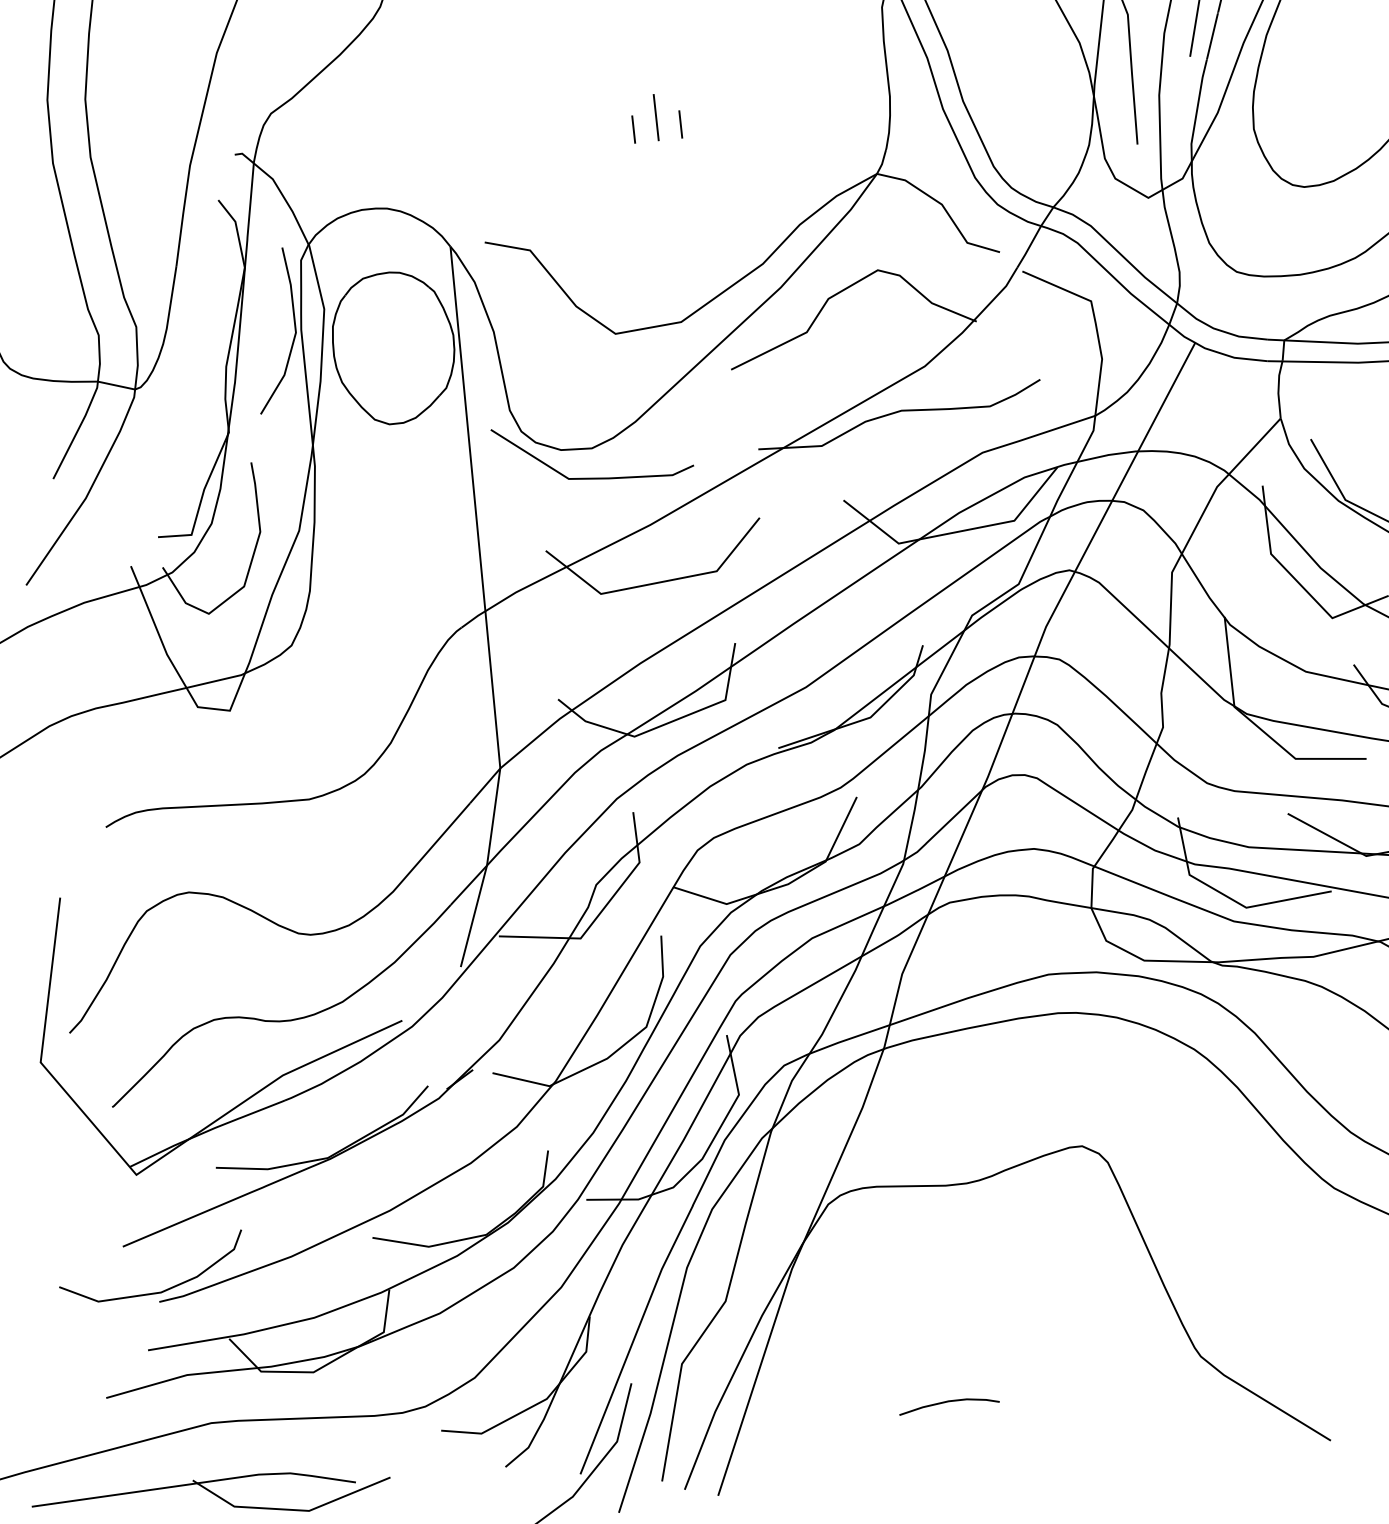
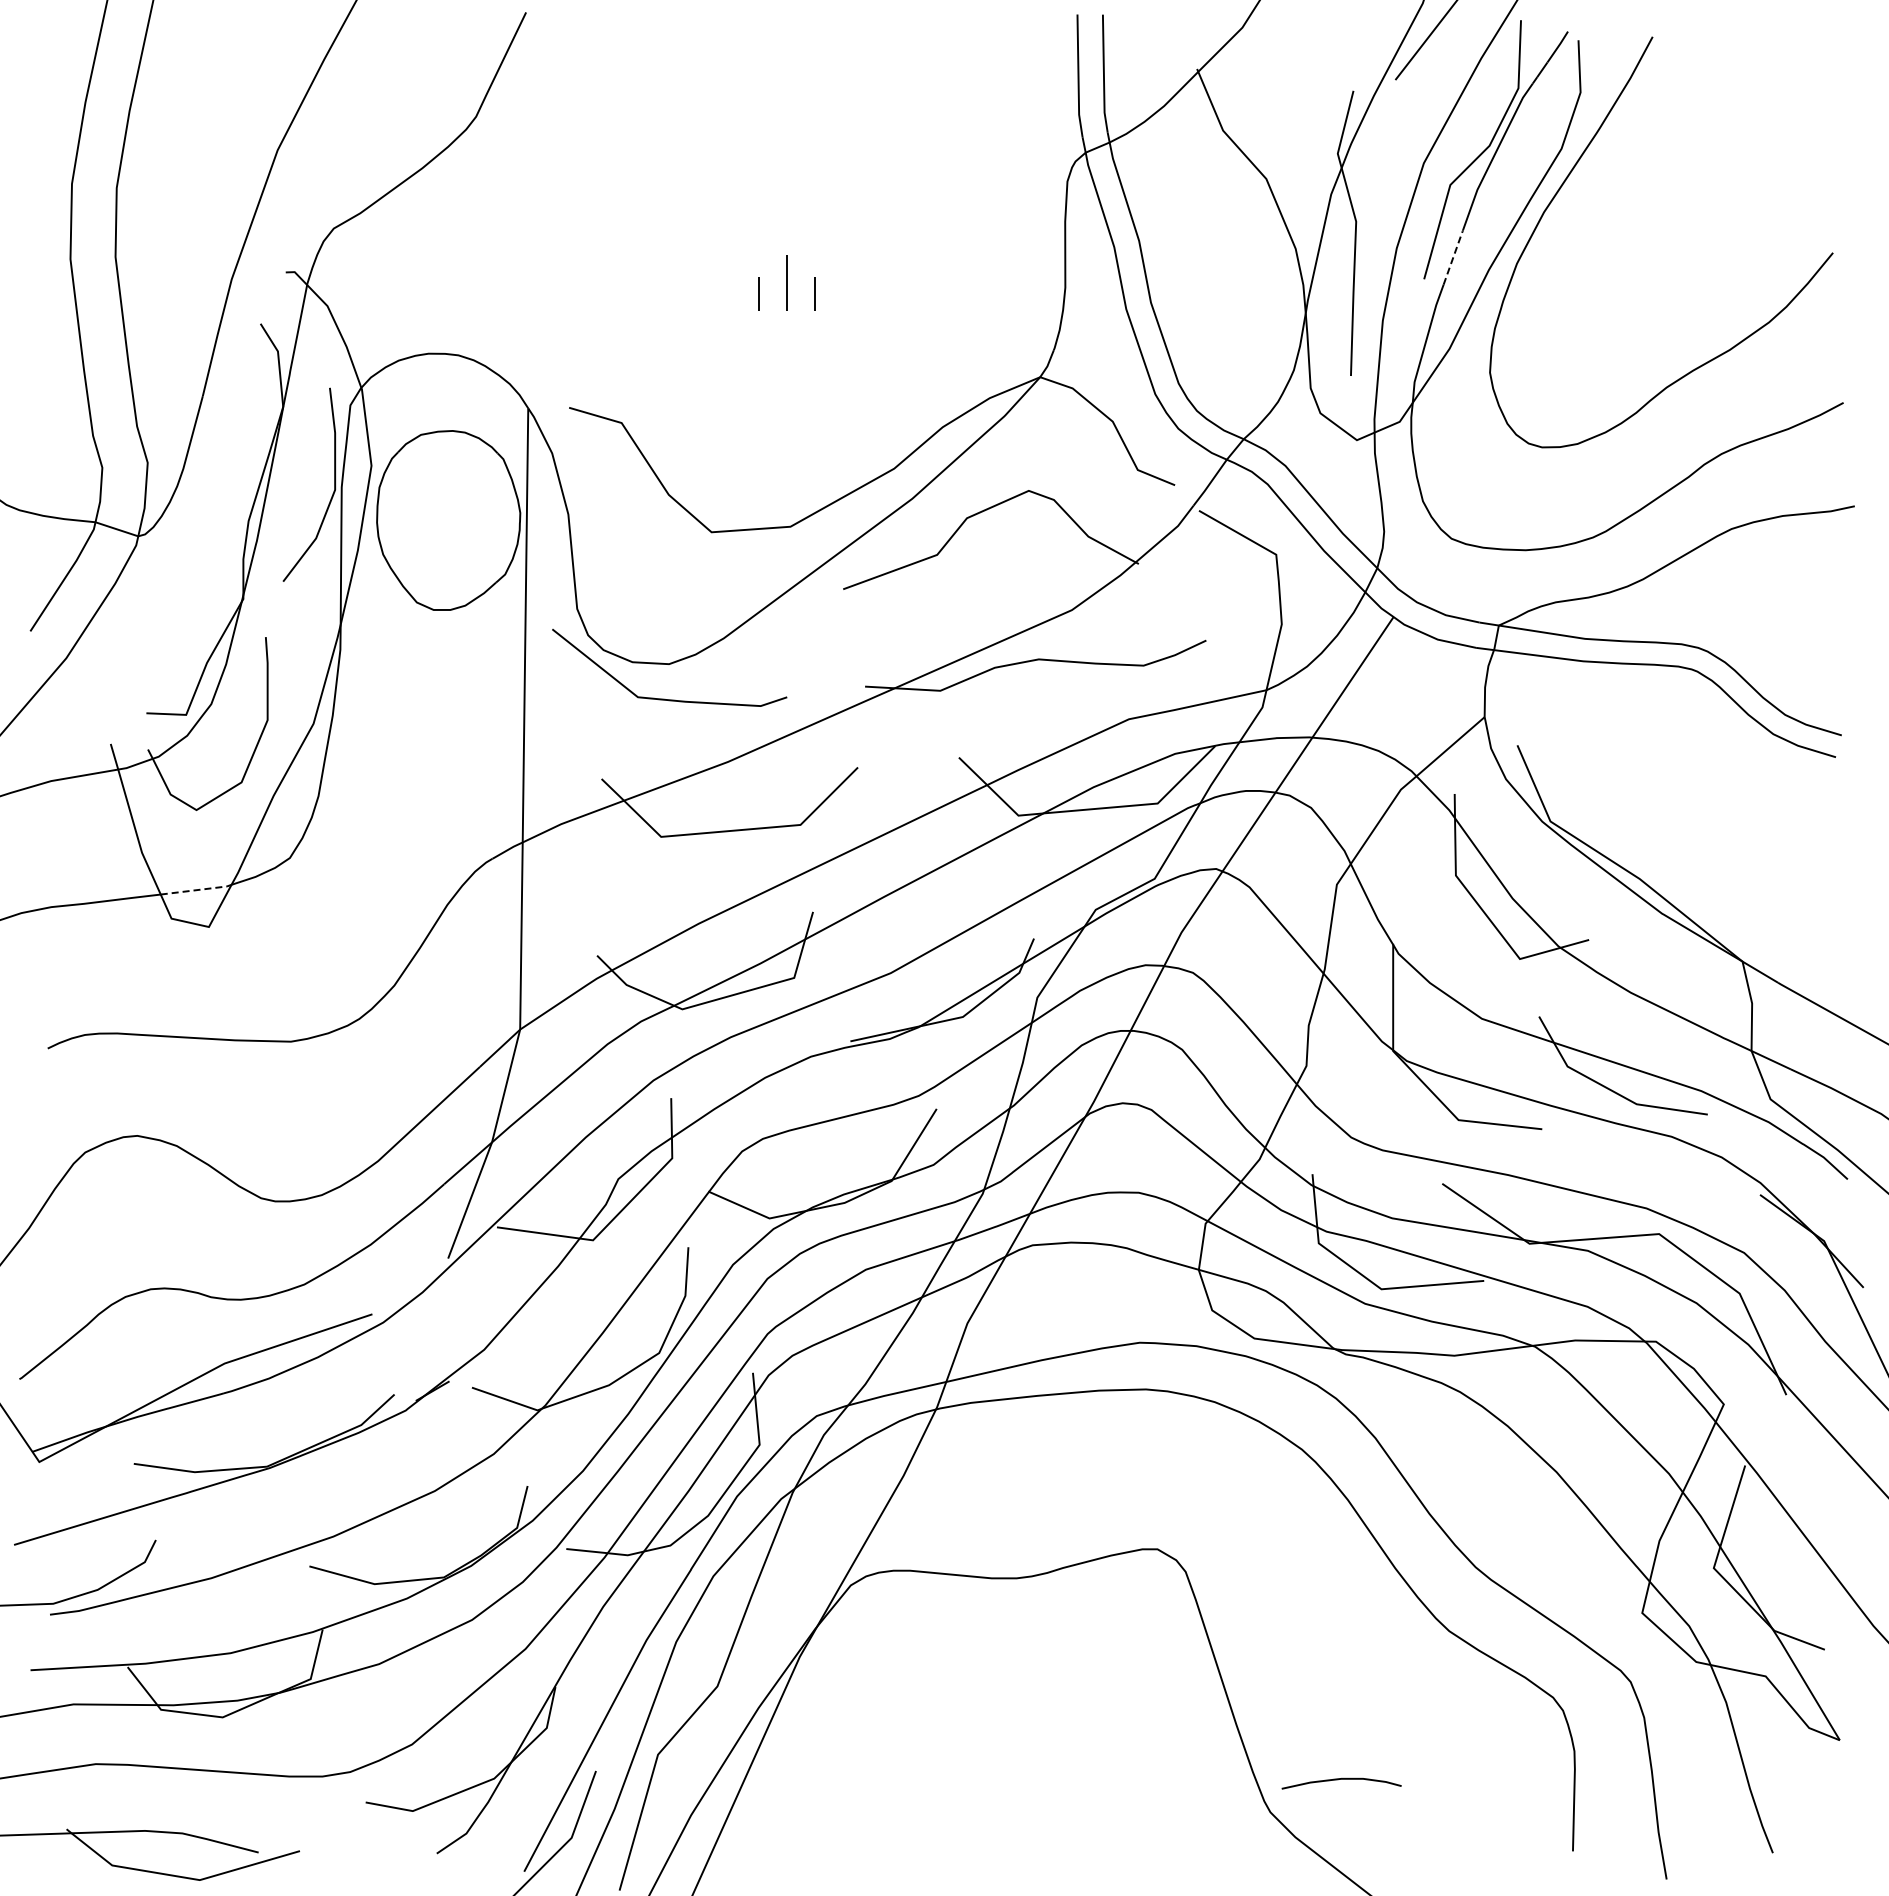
line: (1212, 35) -> (1453, 257), solid -> dashed
line: (217, 681) -> (197, 890), solid -> dashed
curve: (948, 1401) -> (1341, 1779), moved

